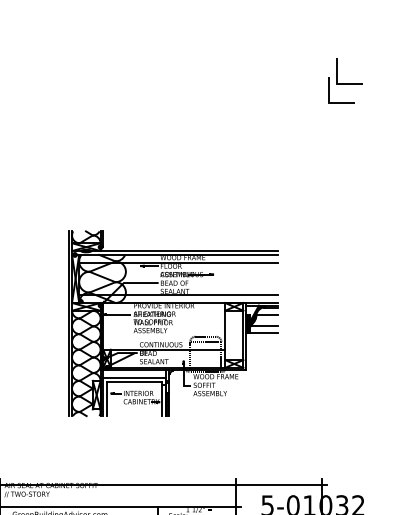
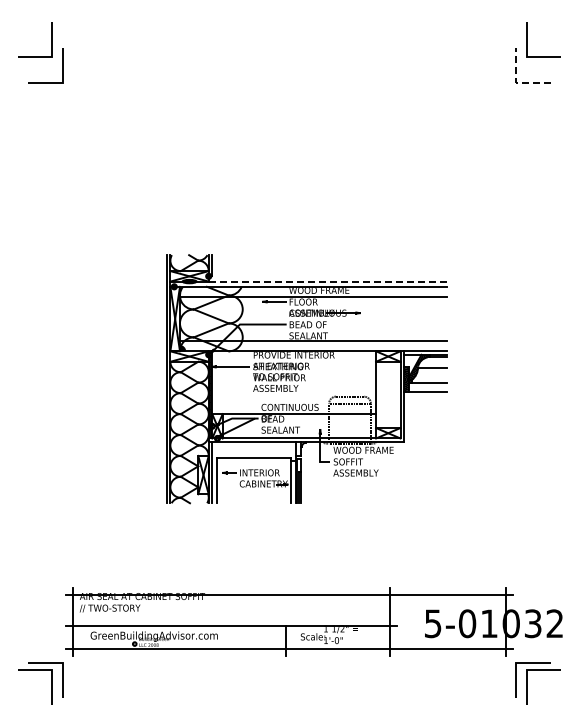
line: (329, 102) -> (516, 82), solid -> dashed
line: (189, 250) -> (328, 281), solid -> dashed
line: (133, 378) -> (253, 452), removed

